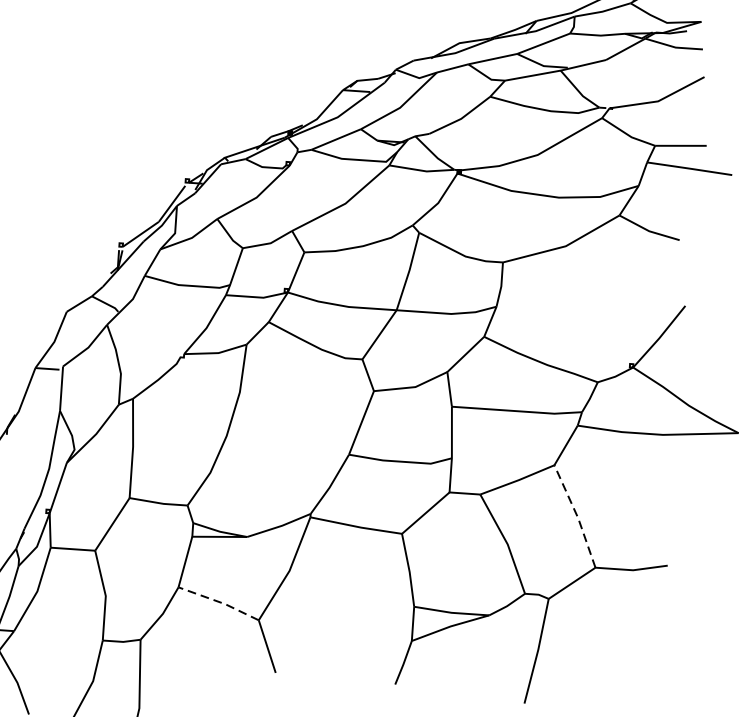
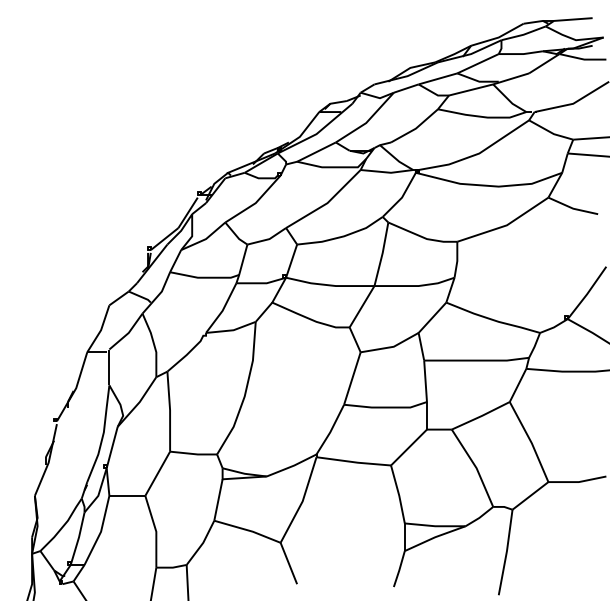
line: (576, 515) -> (530, 441), dashed -> solid
line: (220, 602) -> (248, 530), dashed -> solid

